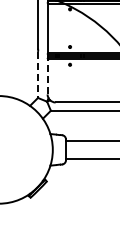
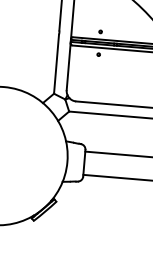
line: (38, 75) -> (57, 64), dashed -> solid
line: (47, 75) -> (68, 65), dashed -> solid

